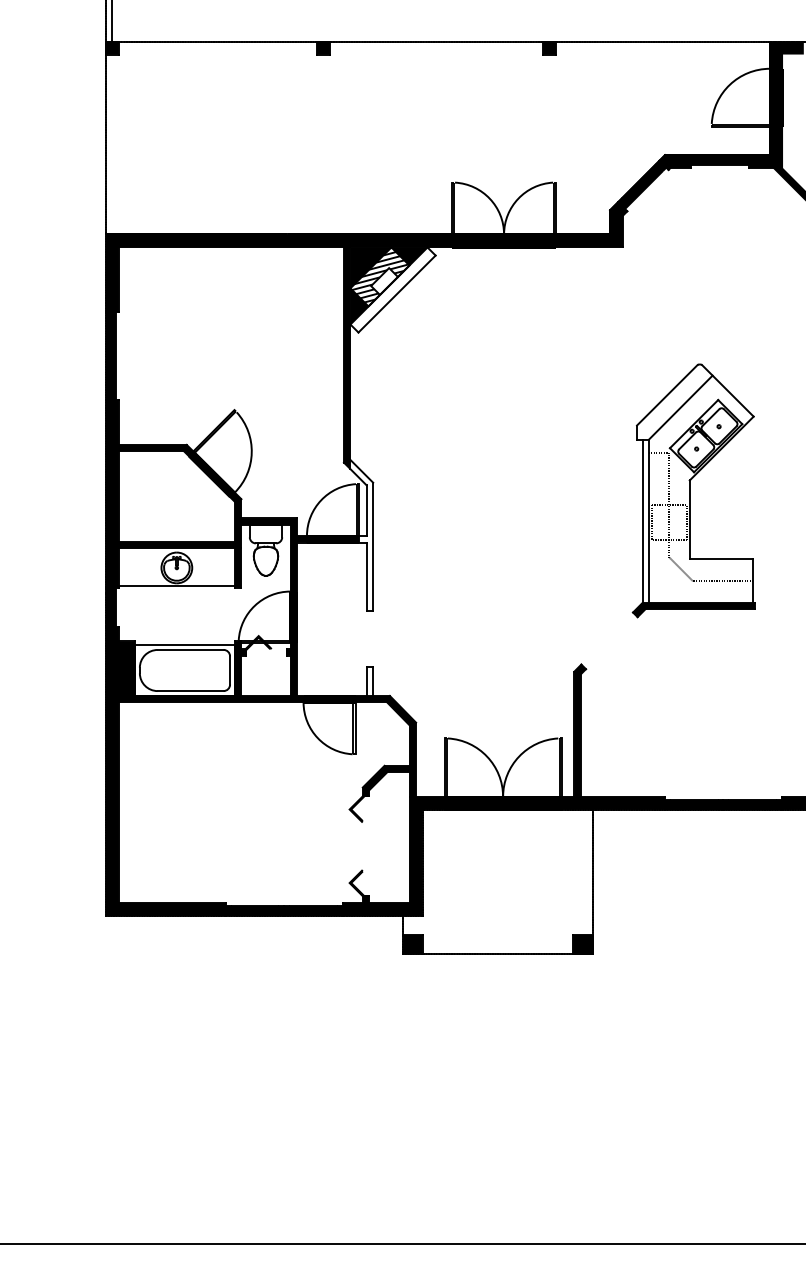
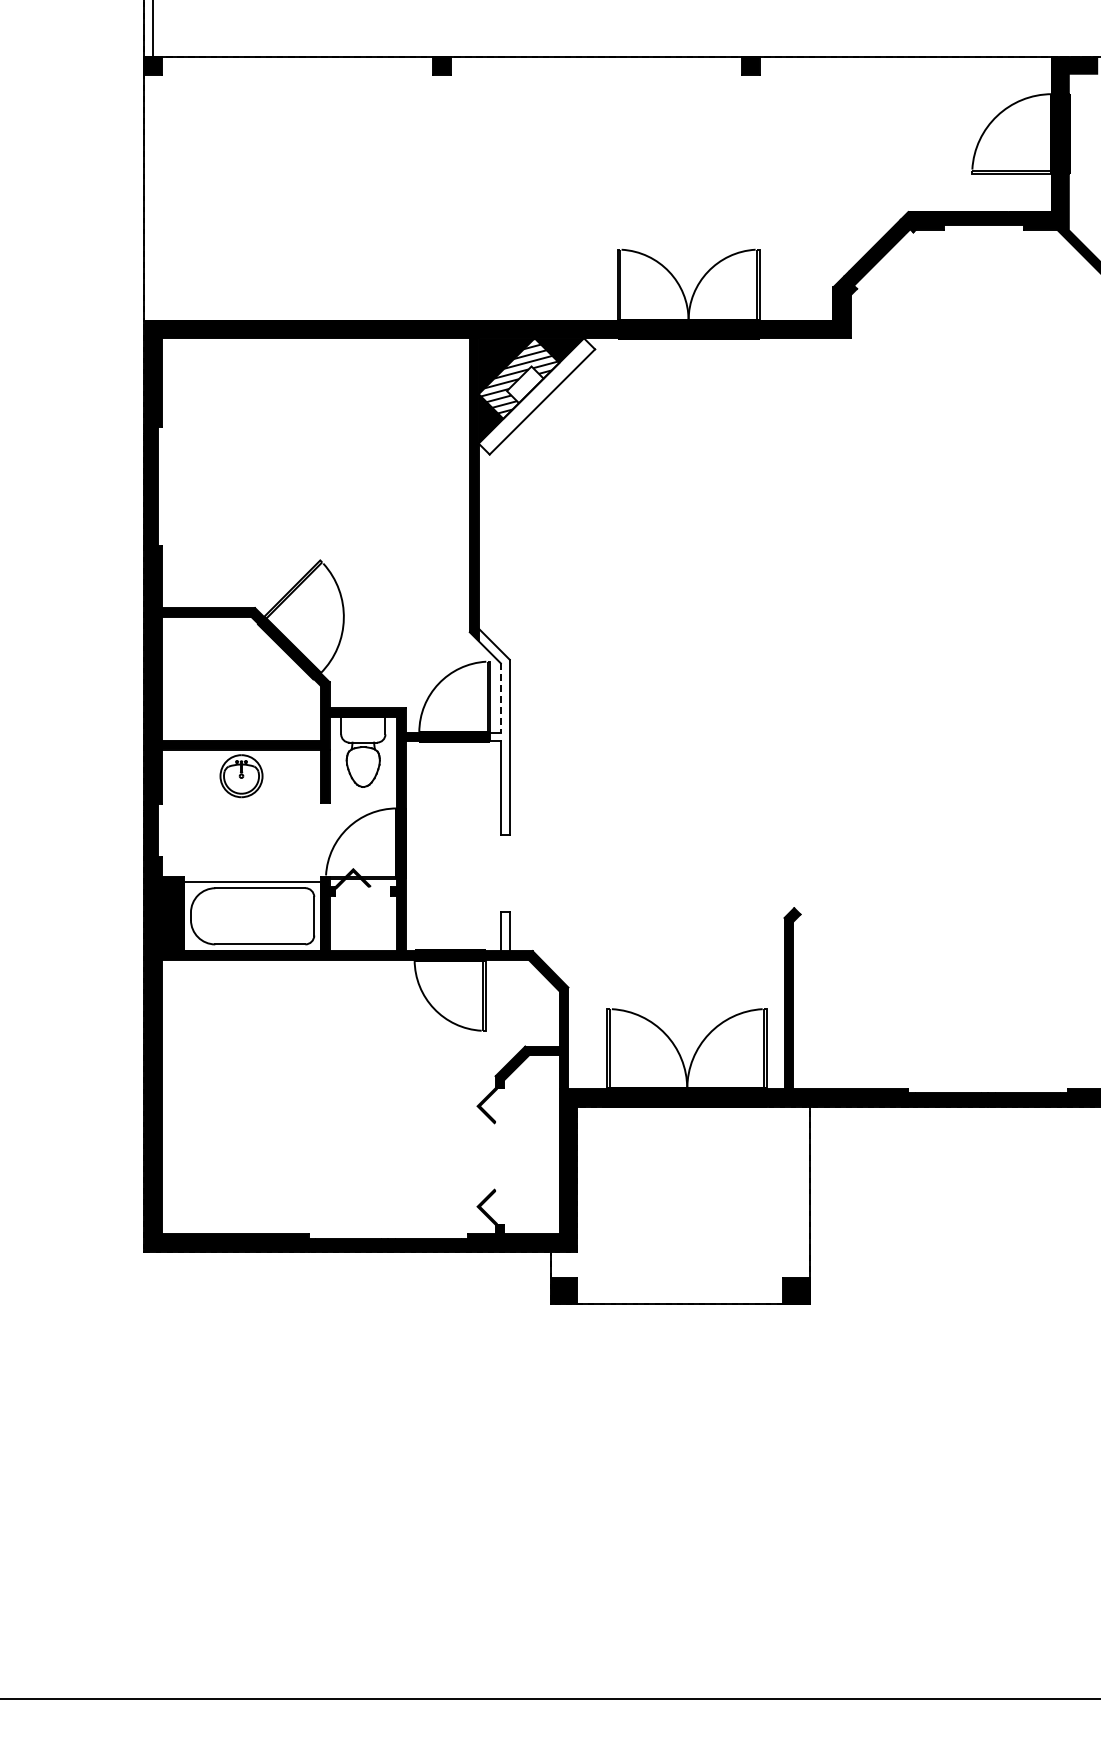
part: (693, 490) -> (947, 670), removed
line: (366, 510) -> (500, 697), solid -> dashed
line: (176, 585) -> (241, 800), removed

